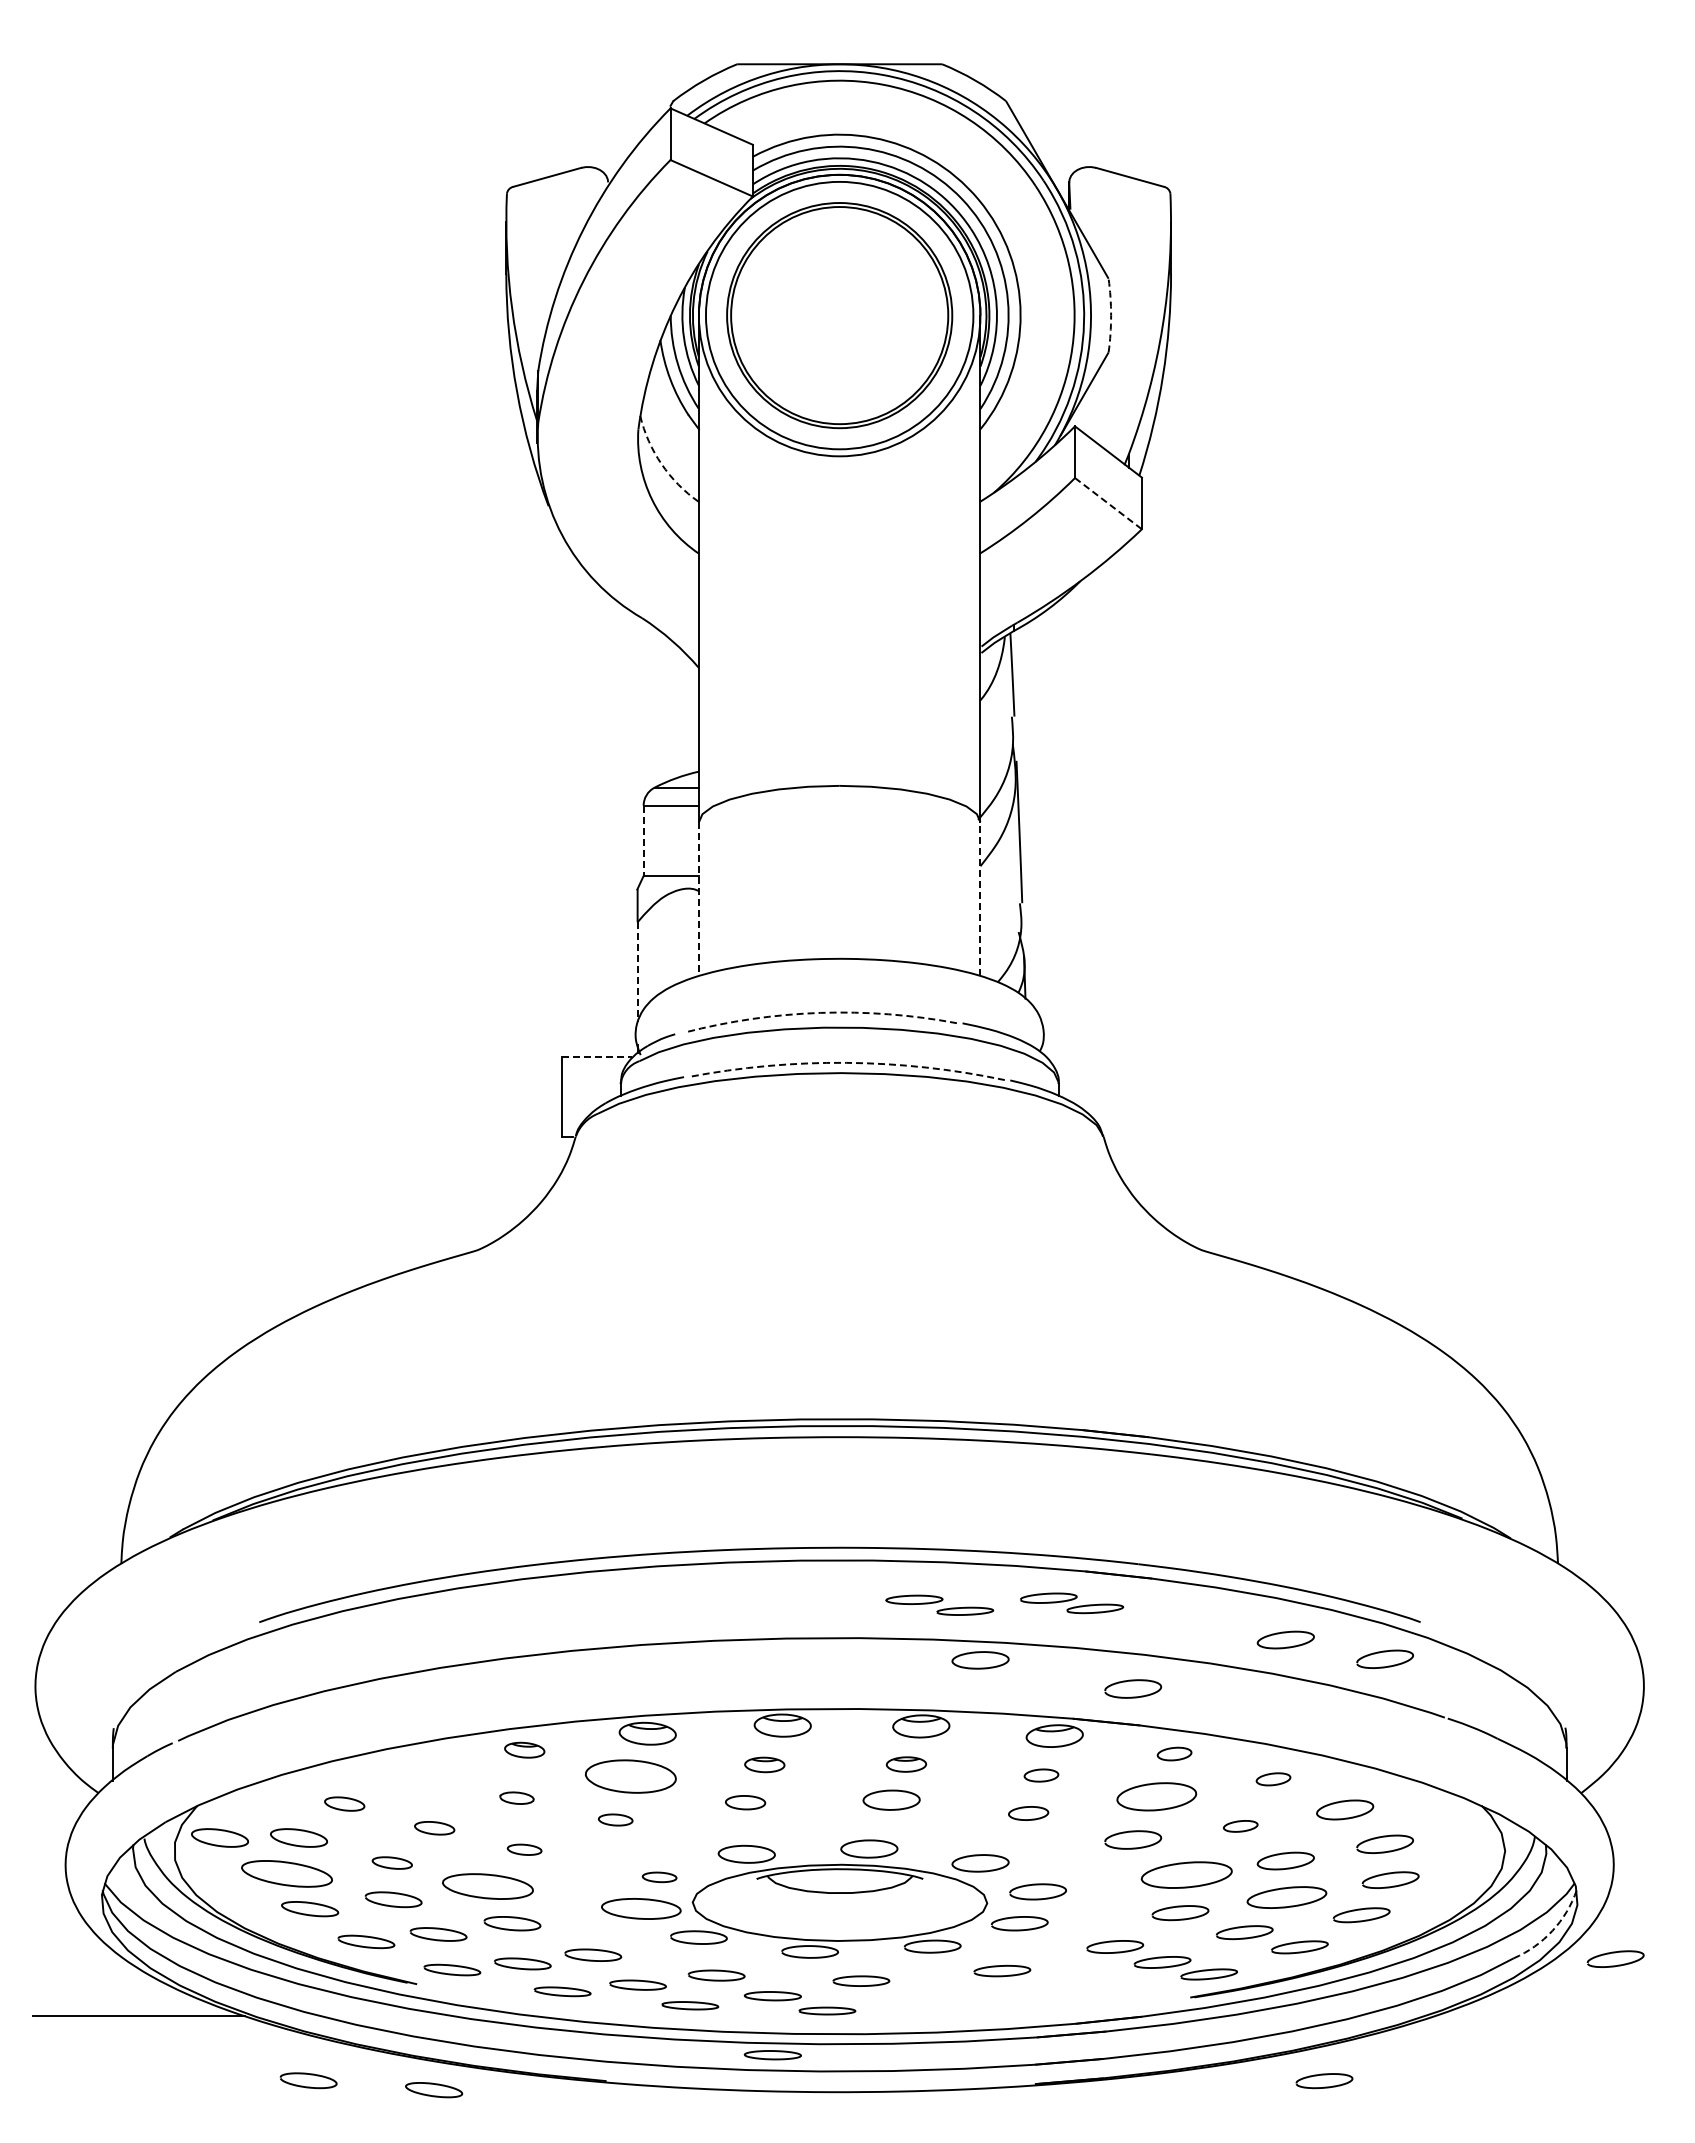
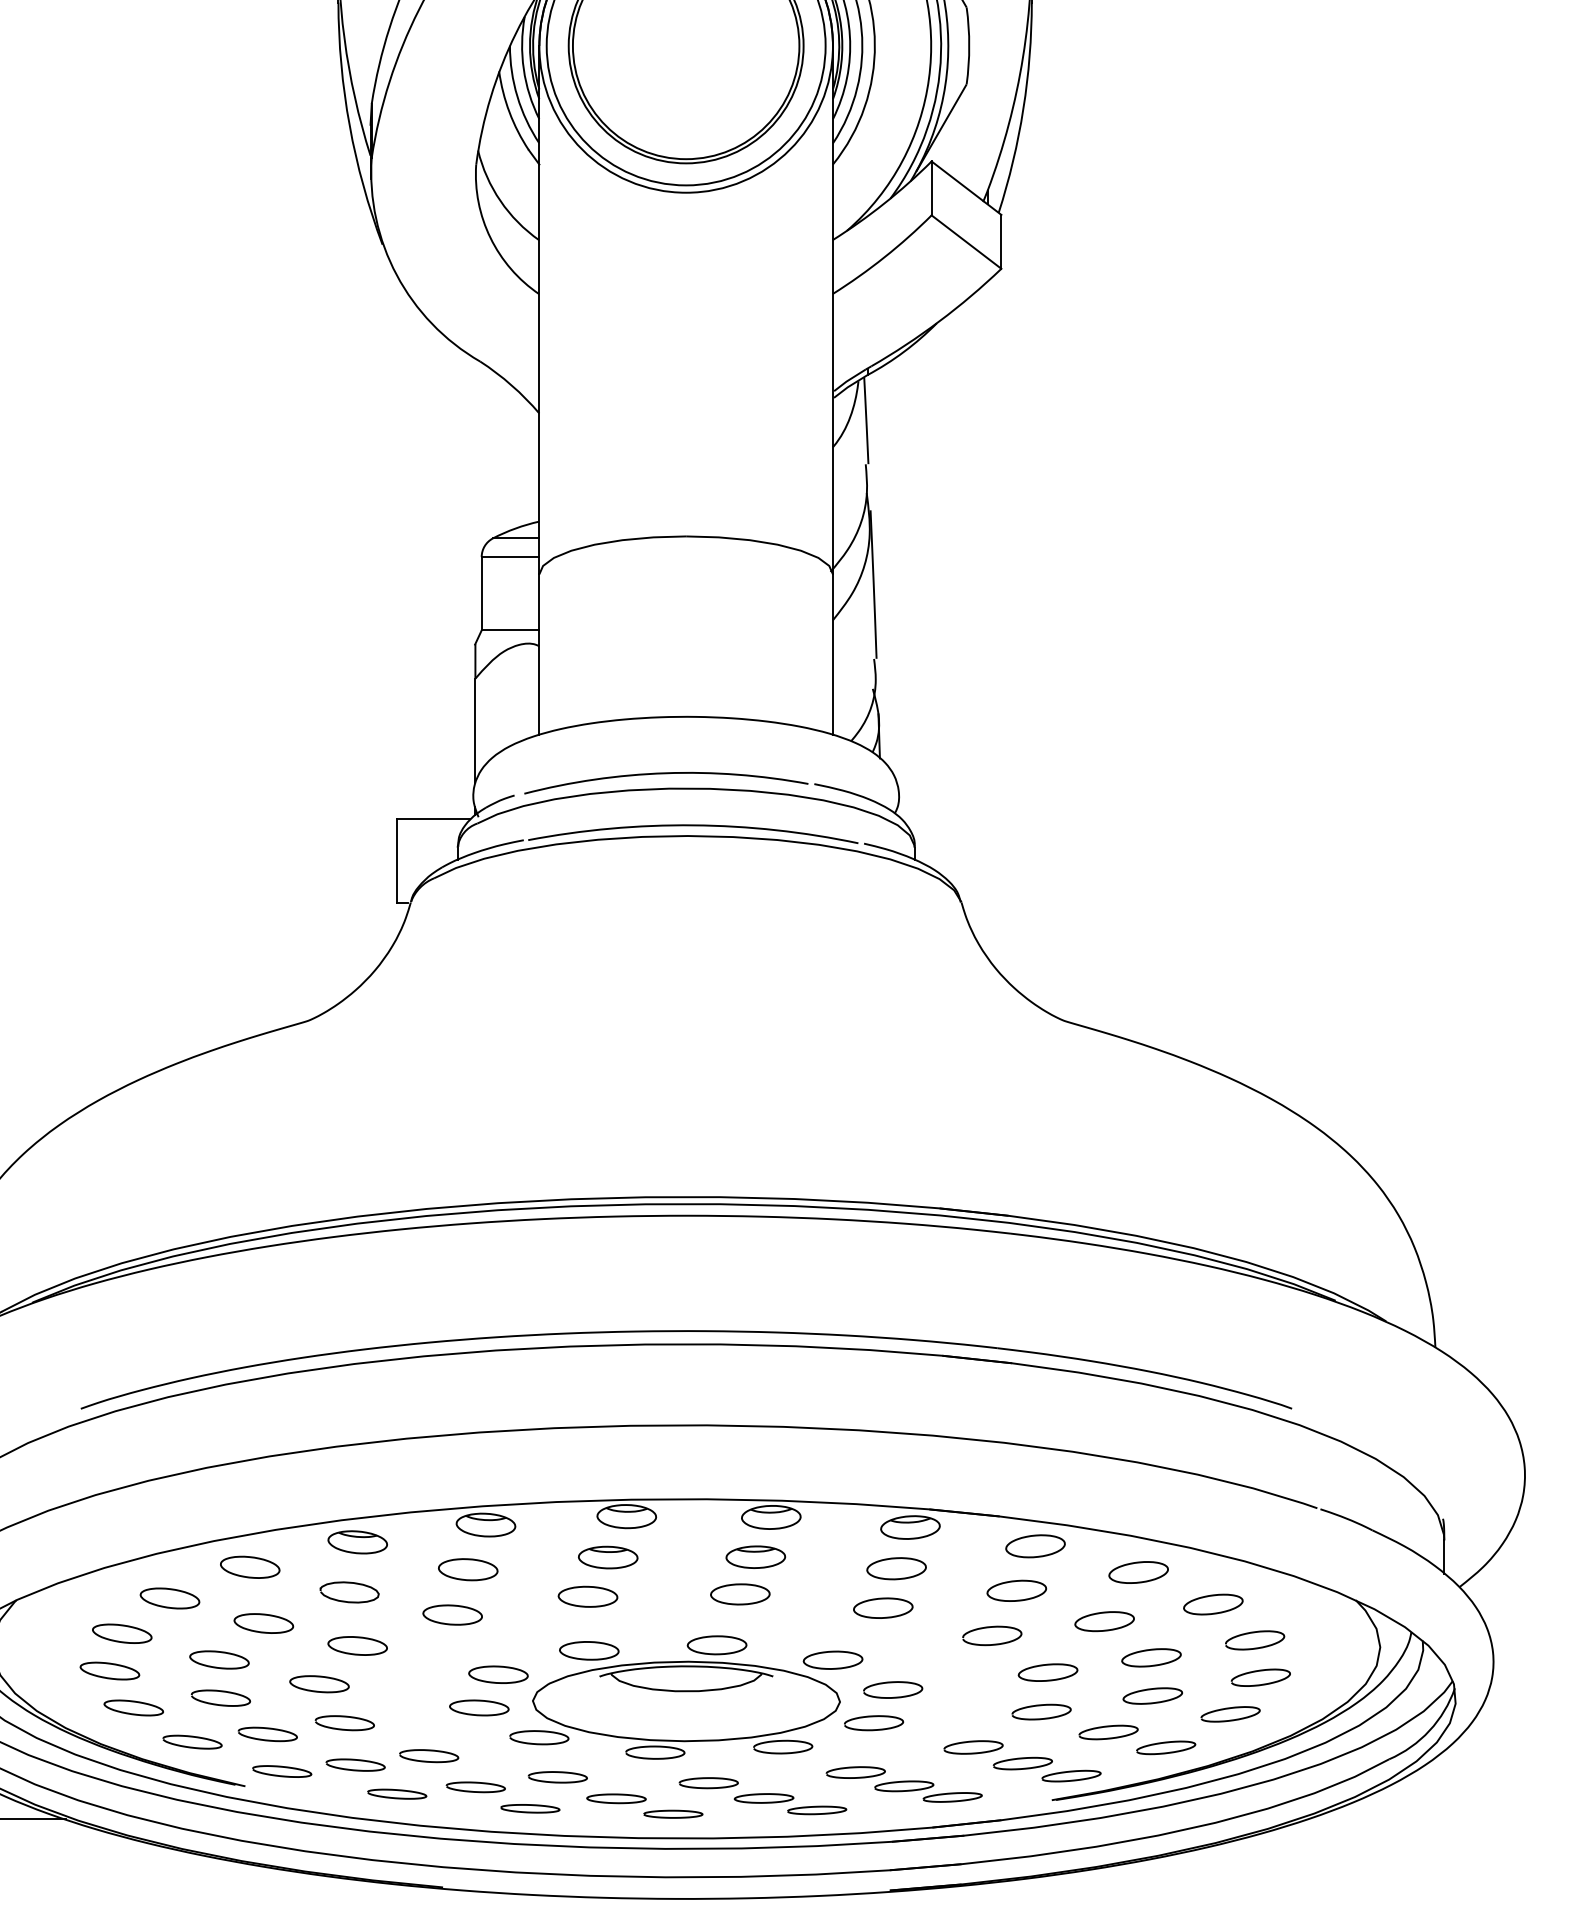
arc: (1111, 315) -> (969, 45), dashed -> solid
arc: (661, 464) -> (500, 201), dashed -> solid
line: (1108, 503) -> (966, 241), dashed -> solid
line: (643, 841) -> (481, 594), dashed -> solid
line: (698, 899) -> (538, 654), dashed -> solid
line: (980, 899) -> (833, 654), dashed -> solid
line: (637, 972) -> (475, 731), dashed -> solid
arc: (820, 1012) -> (666, 772), dashed -> solid
line: (597, 1056) -> (433, 818), dashed -> solid
arc: (846, 1062) -> (693, 824), dashed -> solid
part: (1072, 1603) -> (928, 1791), moved
part: (939, 1604) -> (790, 1803), moved
part: (1285, 1639) -> (1151, 1426), removed
curve: (1384, 1652) -> (1254, 1440), removed
part: (980, 1660) -> (833, 1448), removed
curve: (1133, 1681) -> (992, 1470), removed
part: (524, 1749) -> (357, 1541), size x1.43
part: (1174, 1753) -> (1035, 1545), size x1.67
part: (764, 1764) -> (607, 1557), size x1.43
part: (906, 1764) -> (755, 1557), size x1.43
part: (421, 1774) -> (249, 1567), added
part: (1041, 1775) -> (896, 1568), size x1.67
part: (630, 1776) -> (467, 1569), size x0.62
part: (1273, 1779) -> (1138, 1572), size x1.67
part: (1156, 1796) -> (1016, 1590), size x0.71
part: (516, 1797) -> (349, 1591), size x1.67
part: (745, 1802) -> (587, 1596), size x1.43
part: (344, 1803) -> (169, 1597), size x1.43
part: (1028, 1813) -> (883, 1608), size x1.43
part: (615, 1819) -> (452, 1614), size x1.67
part: (1240, 1826) -> (1104, 1621), size x1.67
part: (434, 1828) -> (263, 1623), size x1.43
part: (219, 1837) -> (39, 1633), removed
part: (524, 1849) -> (357, 1645), size x1.67
part: (392, 1862) -> (219, 1659), size x1.43
part: (287, 1873) -> (110, 1670), size x0.62
part: (1186, 1875) -> (1047, 1672), size x0.62
part: (659, 1877) -> (498, 1675), size x1.67
part: (488, 1885) -> (319, 1683), size x0.62
part: (1287, 1897) -> (1153, 1695), size x0.71
part: (641, 1909) -> (479, 1708), size x0.71
arc: (1552, 1930) -> (1429, 1730), dashed -> solid
curve: (1615, 1953) -> (1495, 1754), removed
part: (772, 2055) -> (616, 1860), removed
curve: (310, 2075) -> (134, 1881), removed
curve: (1324, 2086) -> (1191, 1892), removed
part: (434, 2090) -> (263, 1897), removed

